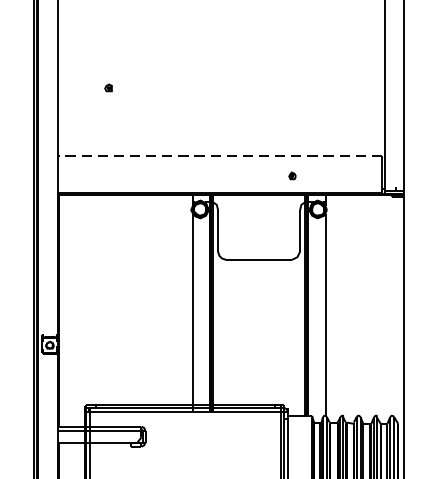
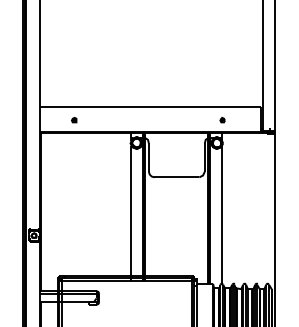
part: (109, 87) -> (74, 119), moved
line: (219, 155) -> (149, 106), dashed -> solid
part: (292, 174) -> (222, 119), moved

